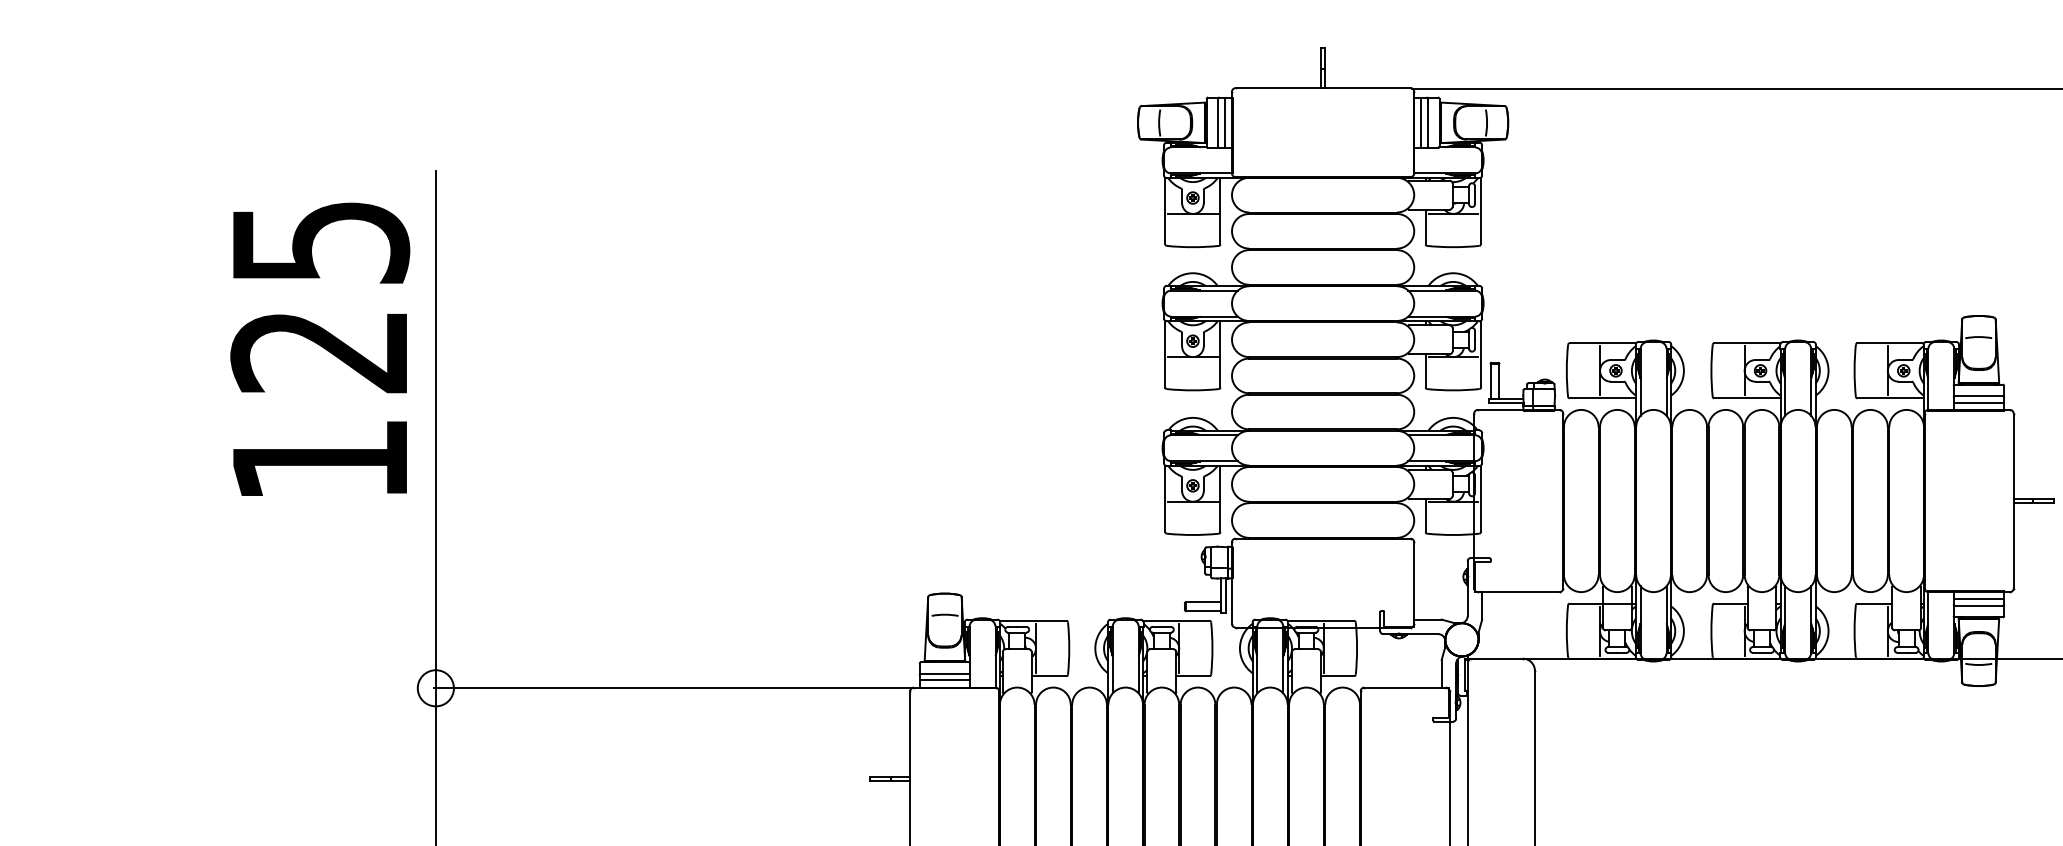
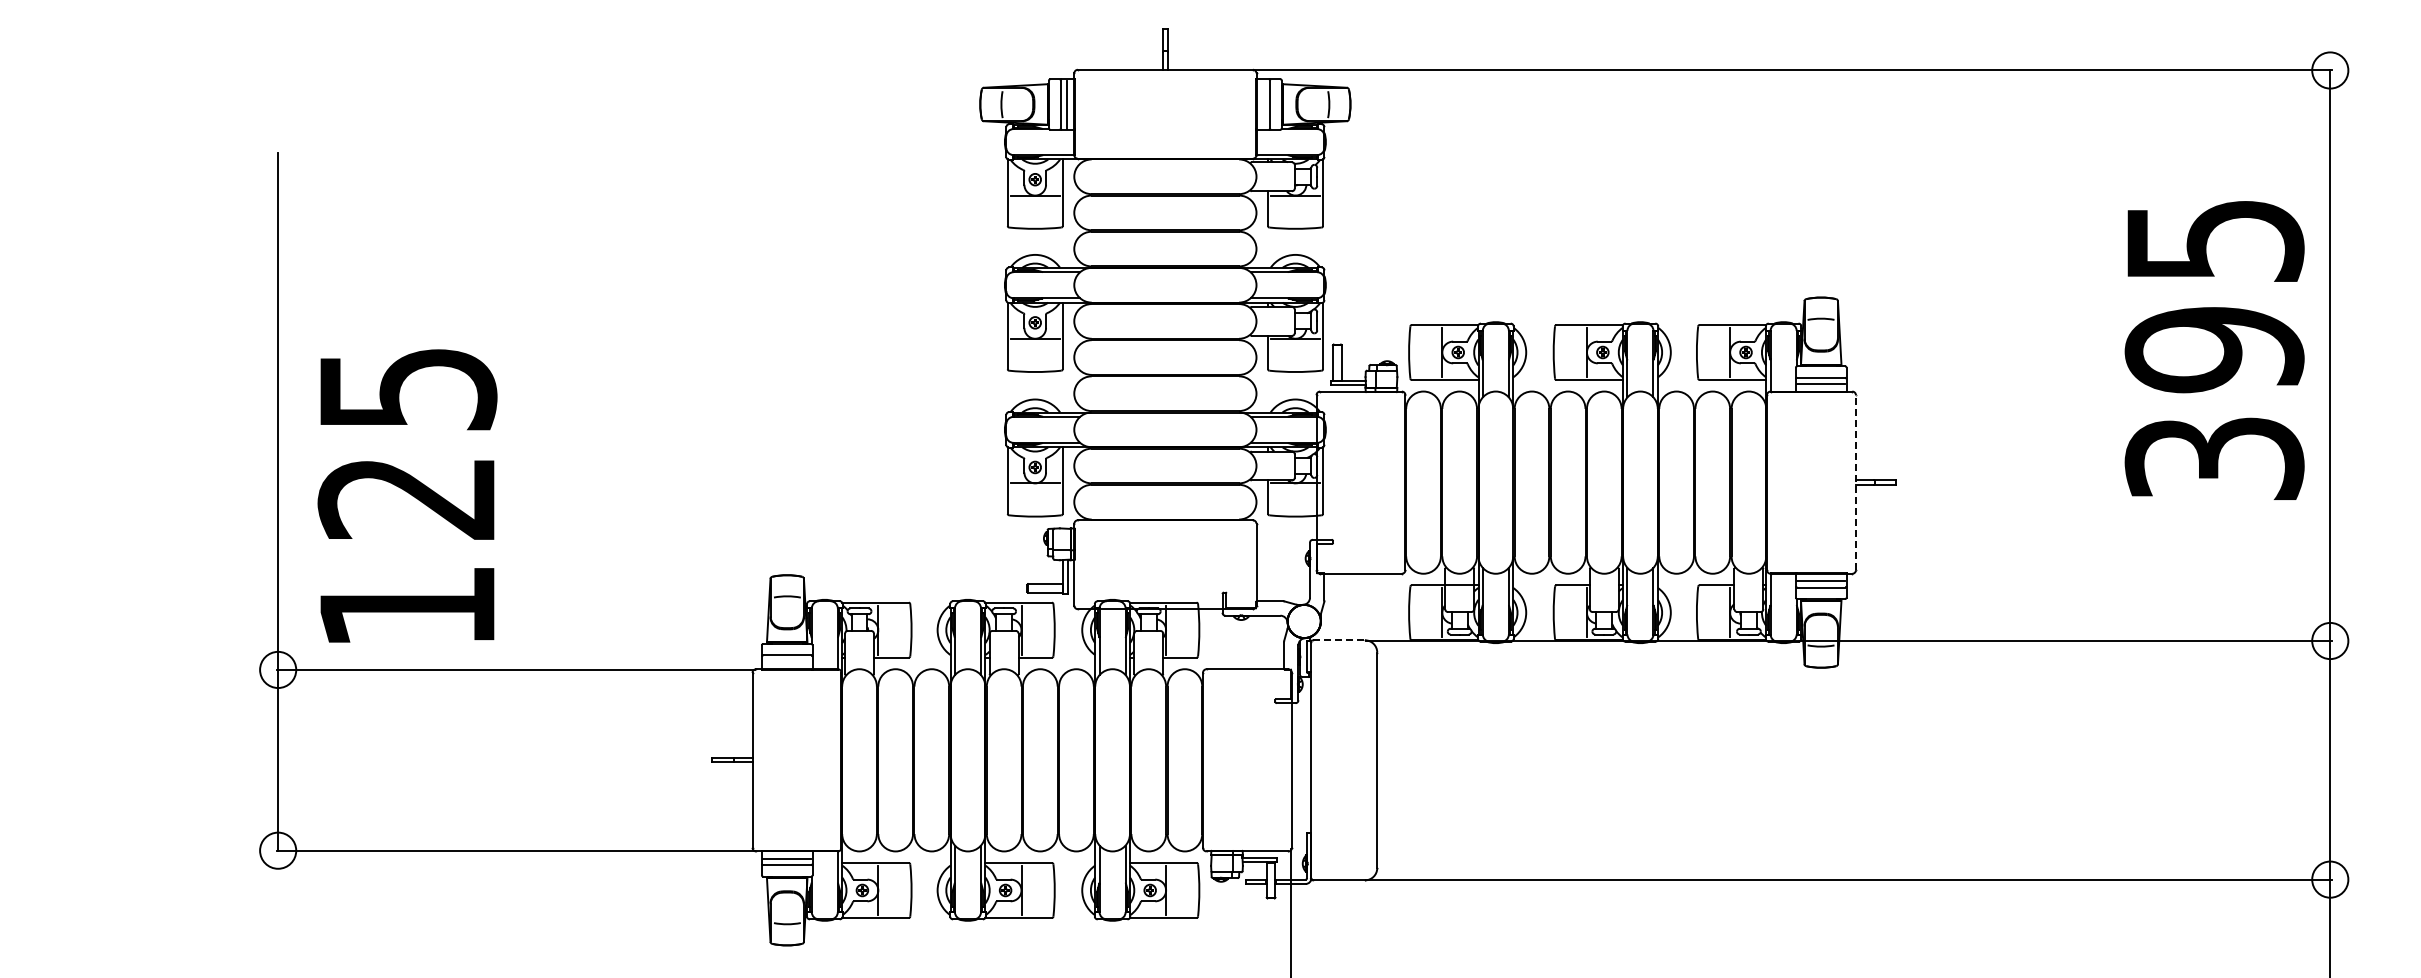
line: (1421, 122) -> (1263, 104), removed
text: (320, 348) -> (407, 495), moved
line: (2013, 500) -> (1855, 482), solid -> dashed
line: (1497, 658) -> (1339, 640), solid -> dashed
line: (945, 679) -> (787, 661), removed

